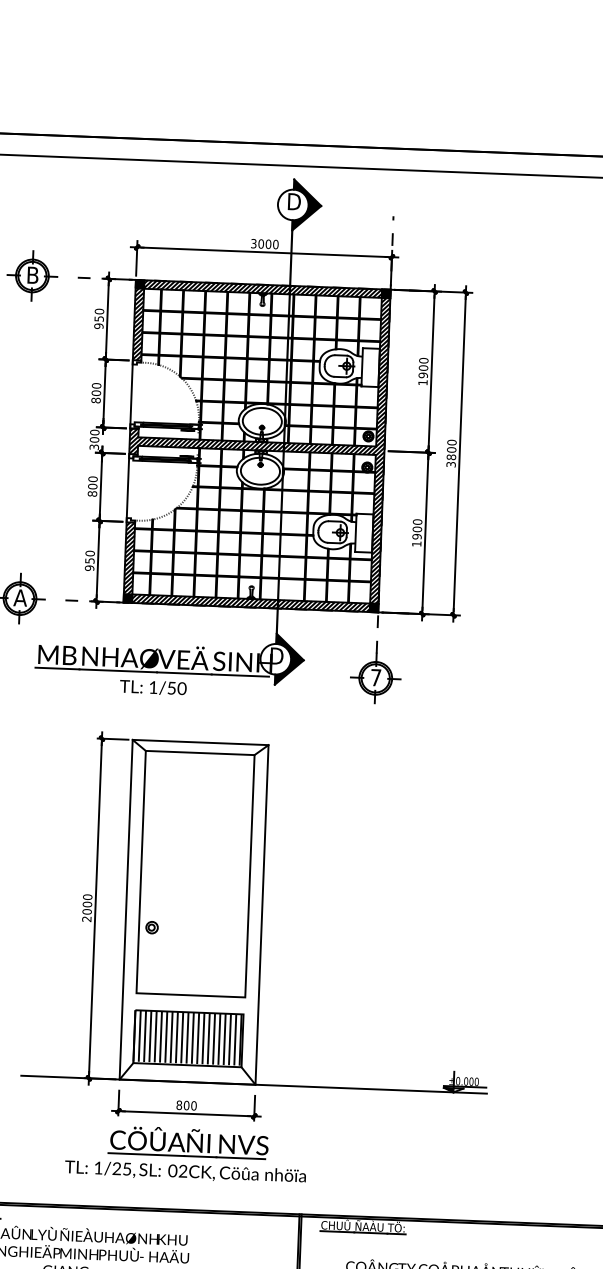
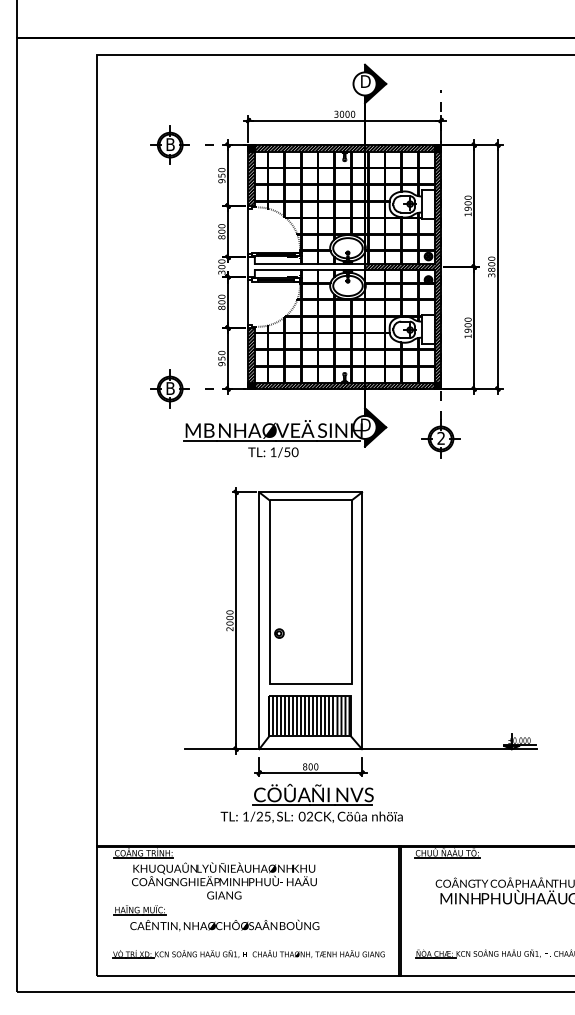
hatch: (206, 443) -> (306, 266), removed
text: (20, 597) -> (170, 388), A -> B
text: (375, 676) -> (440, 437), 7 -> 2

